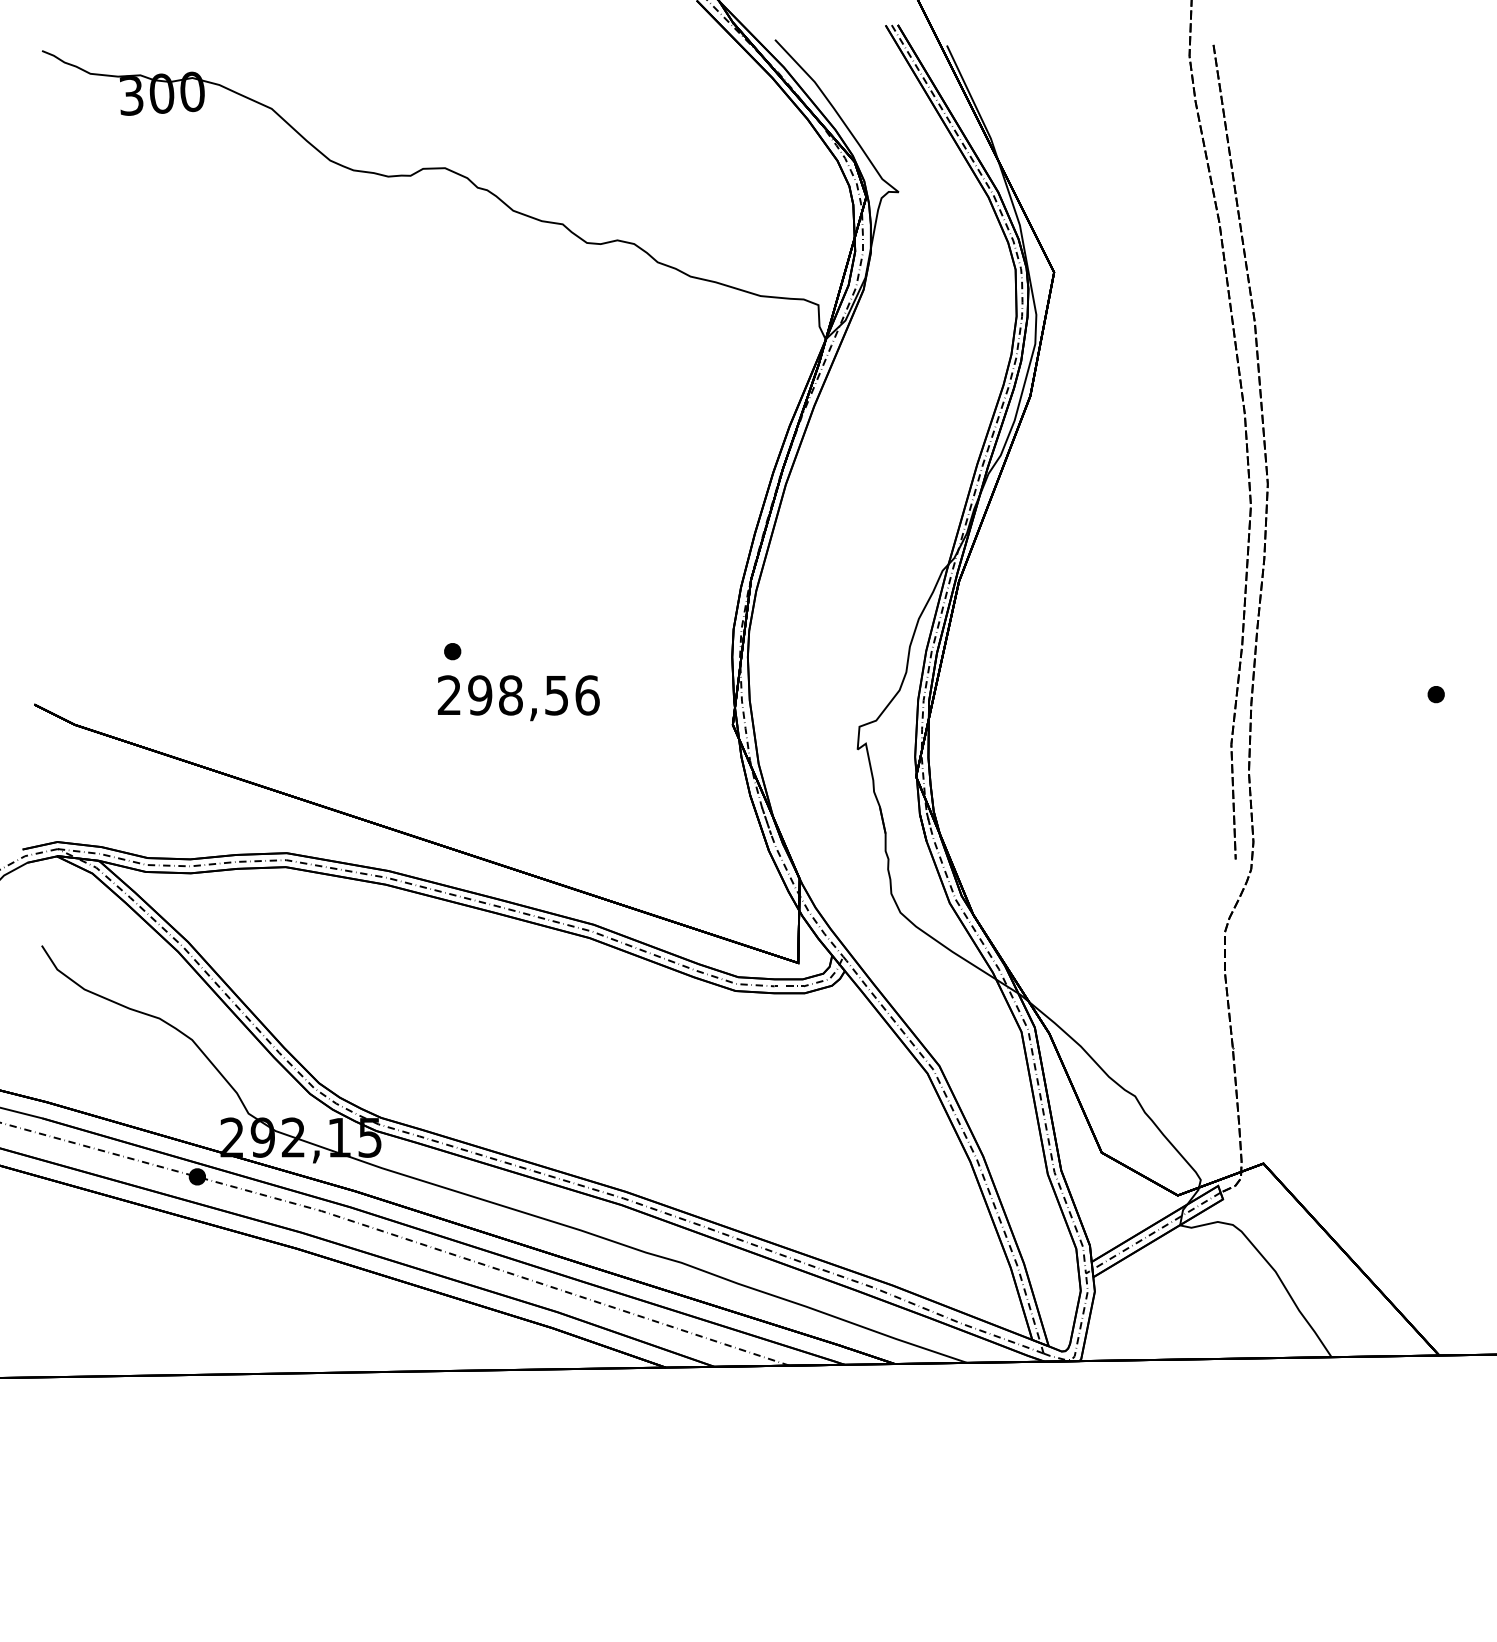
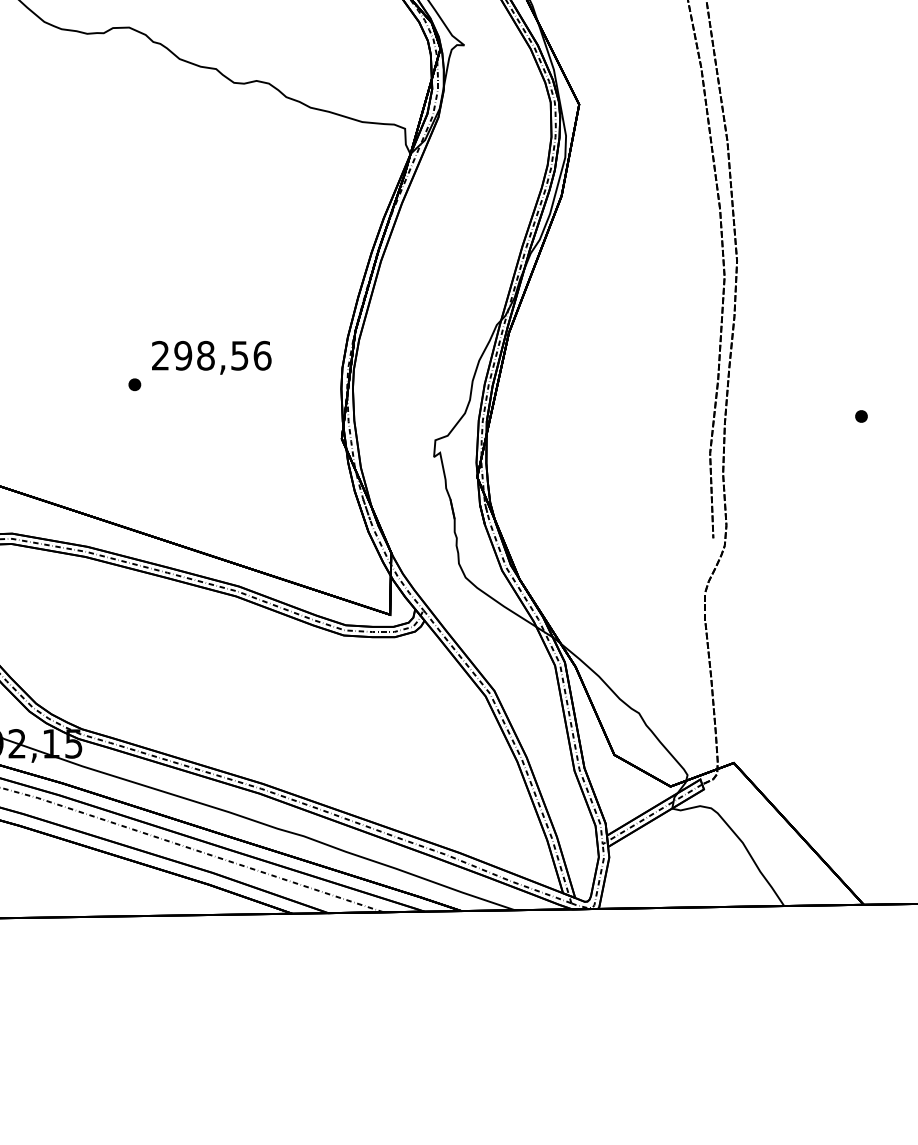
text: (518, 698) -> (211, 358), moved

